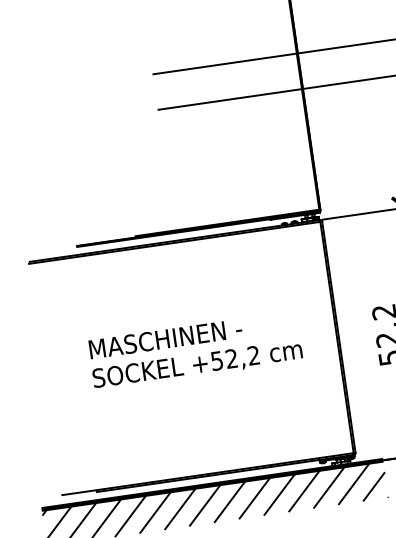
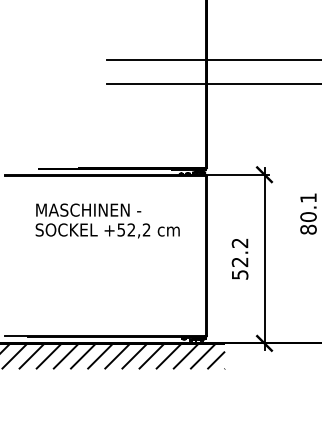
text: (195, 350) -> (107, 220), moved

